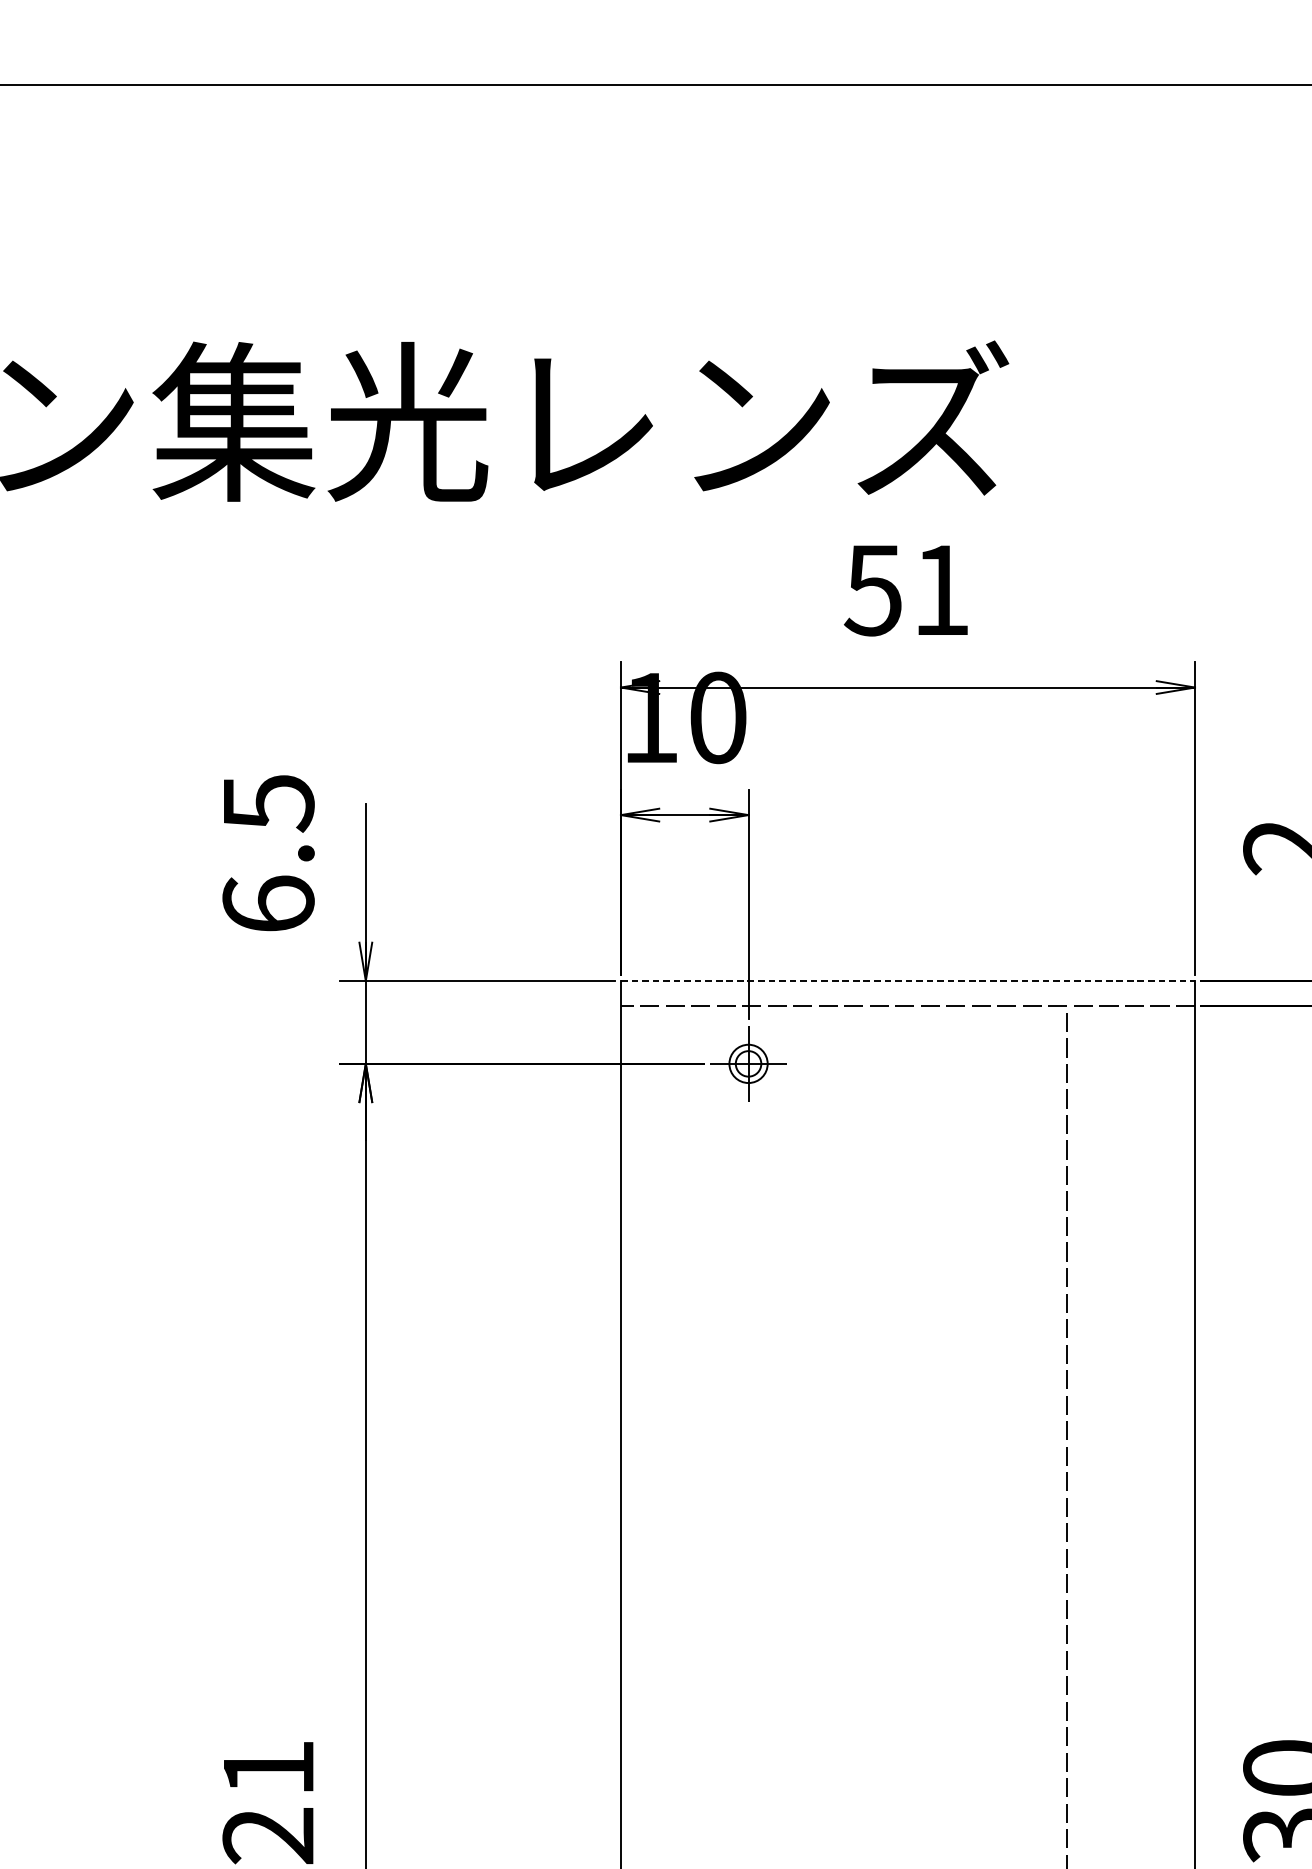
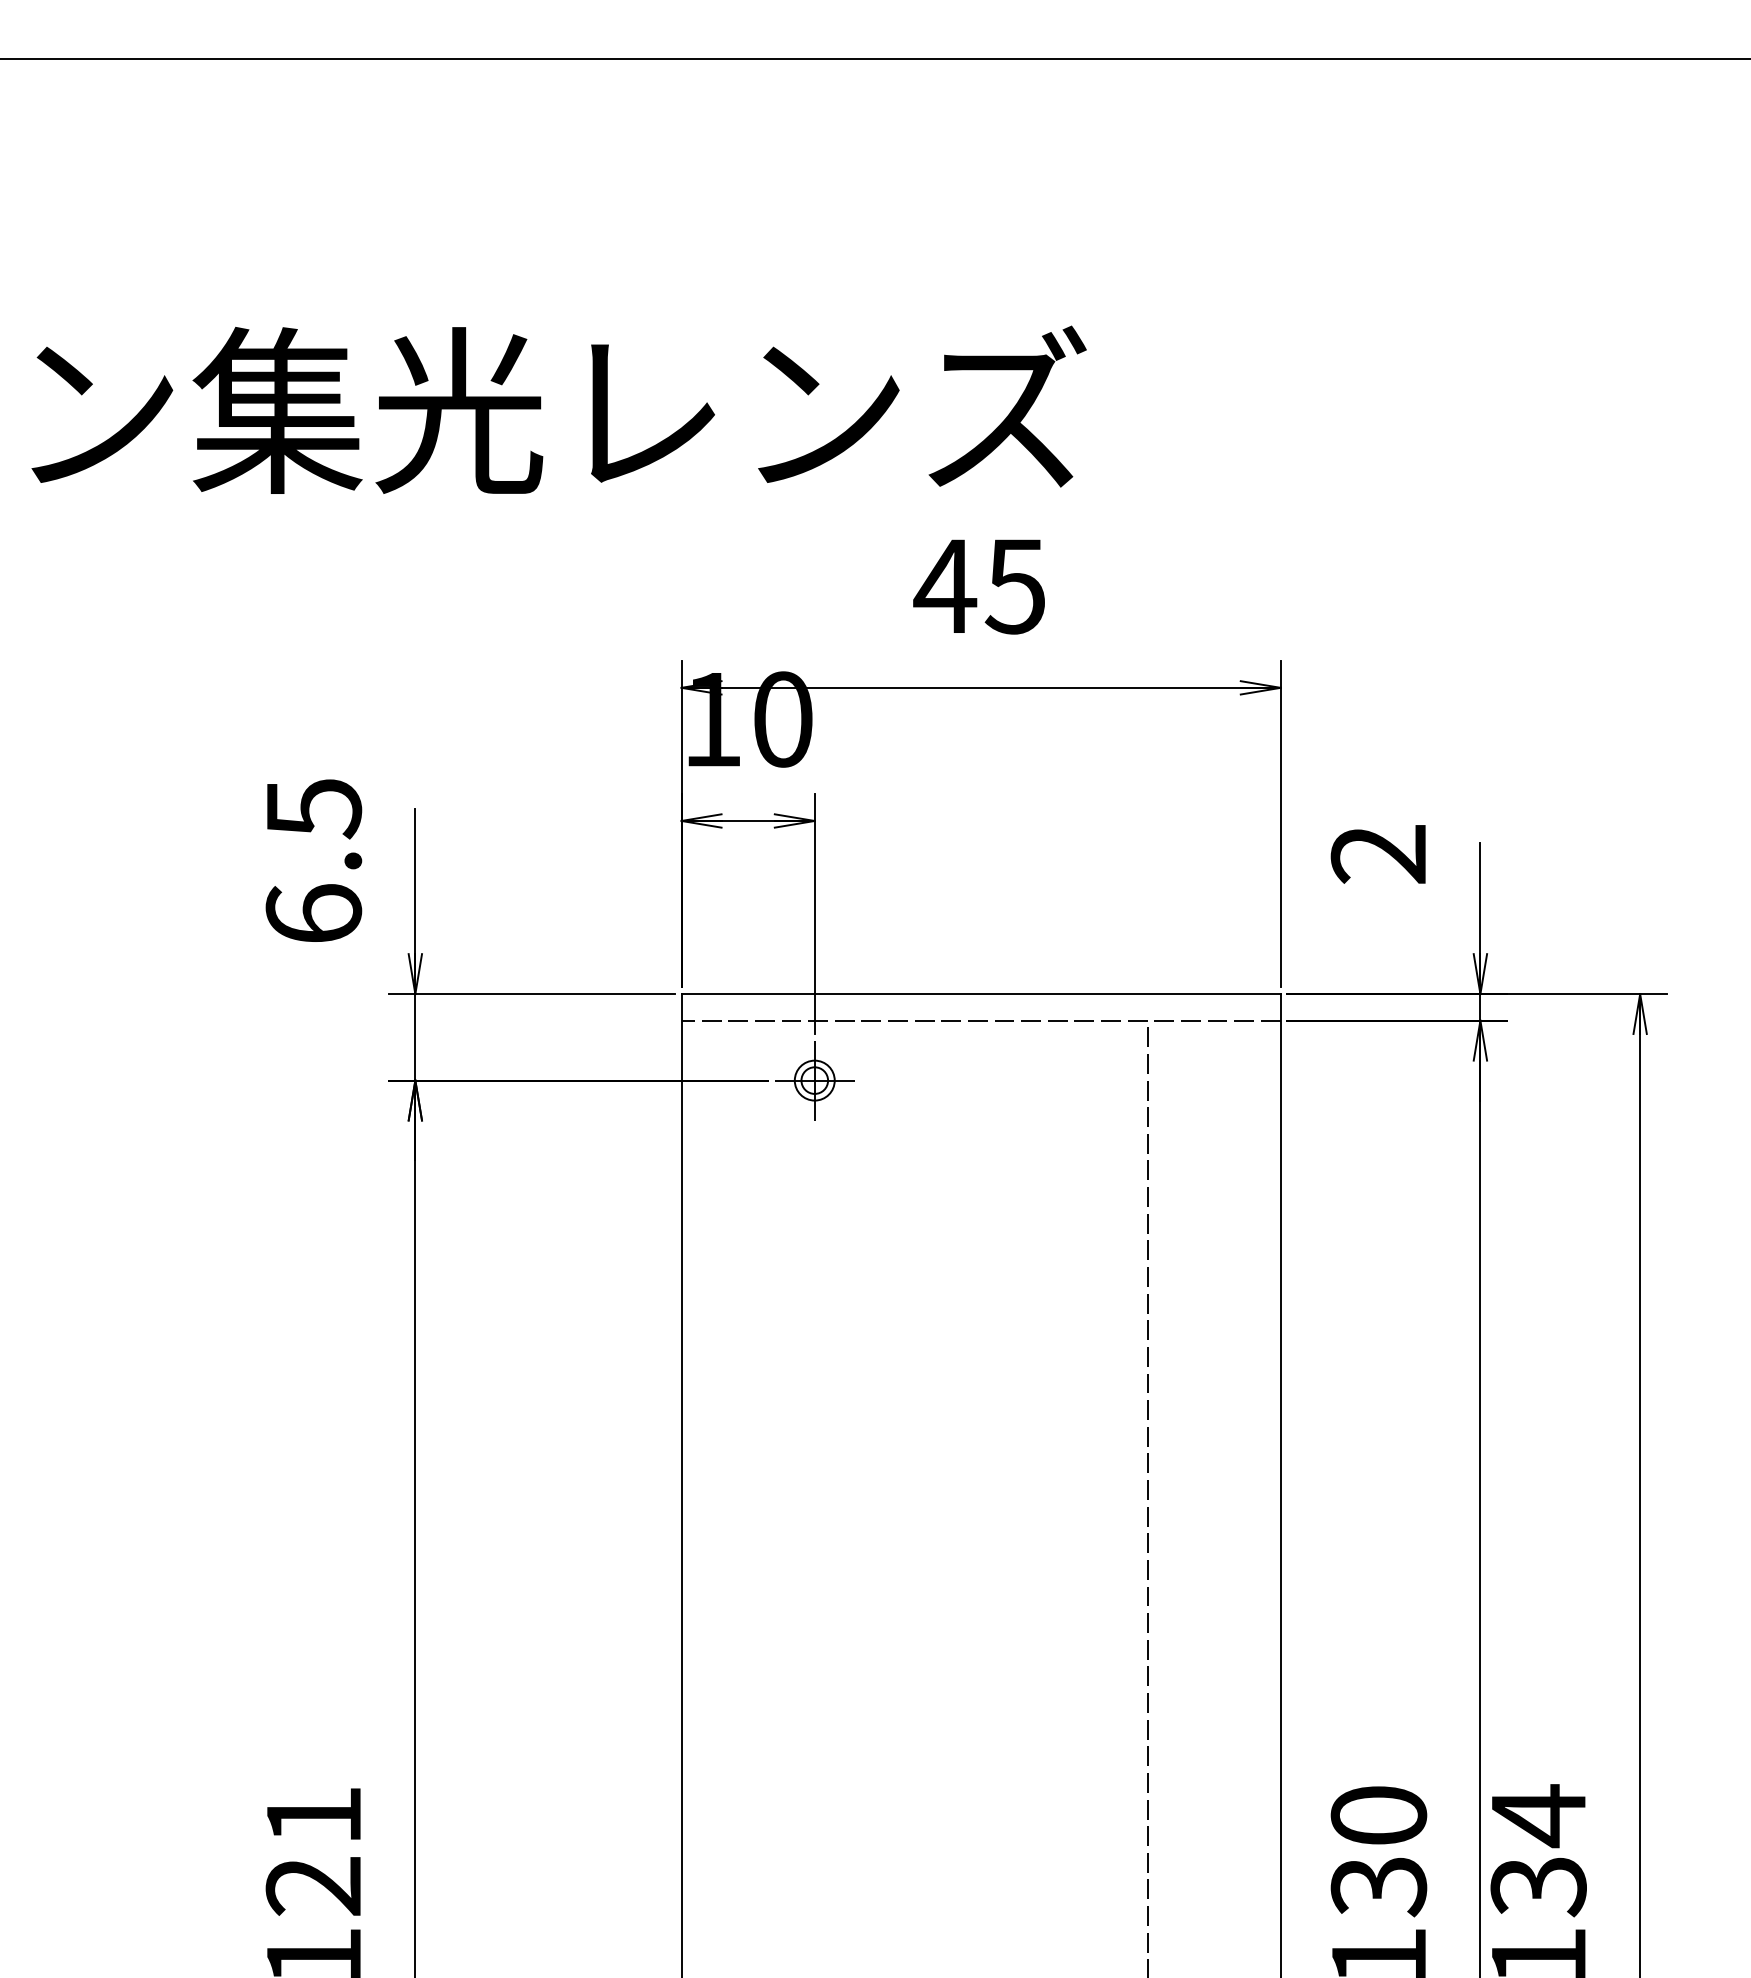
text: (905, 590) -> (978, 586), 51 -> 45
line: (908, 981) -> (981, 994), dashed -> solid

